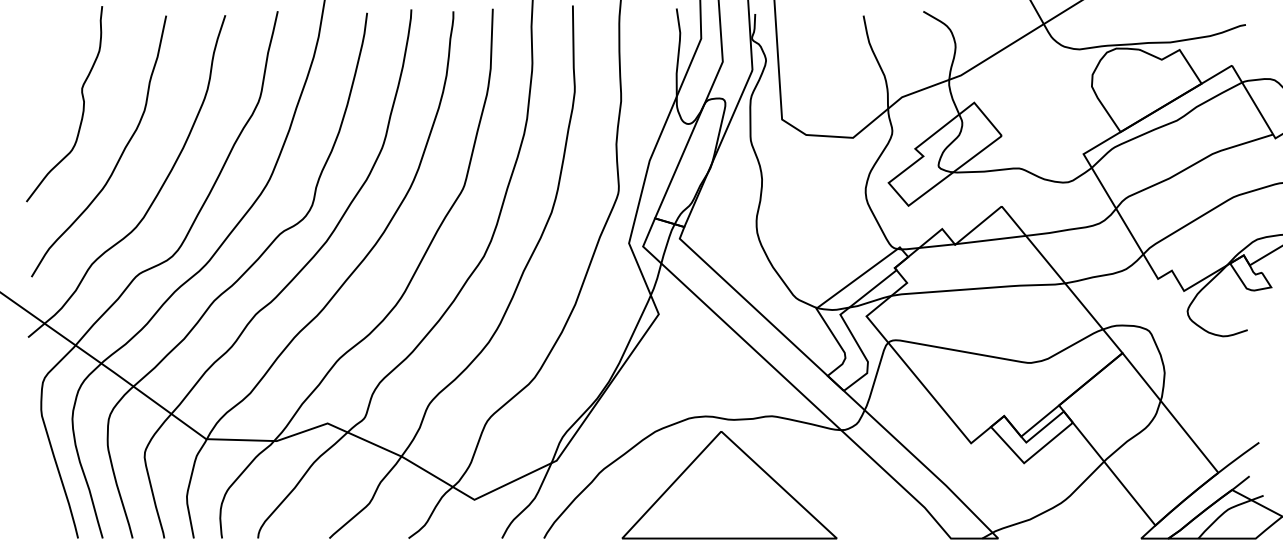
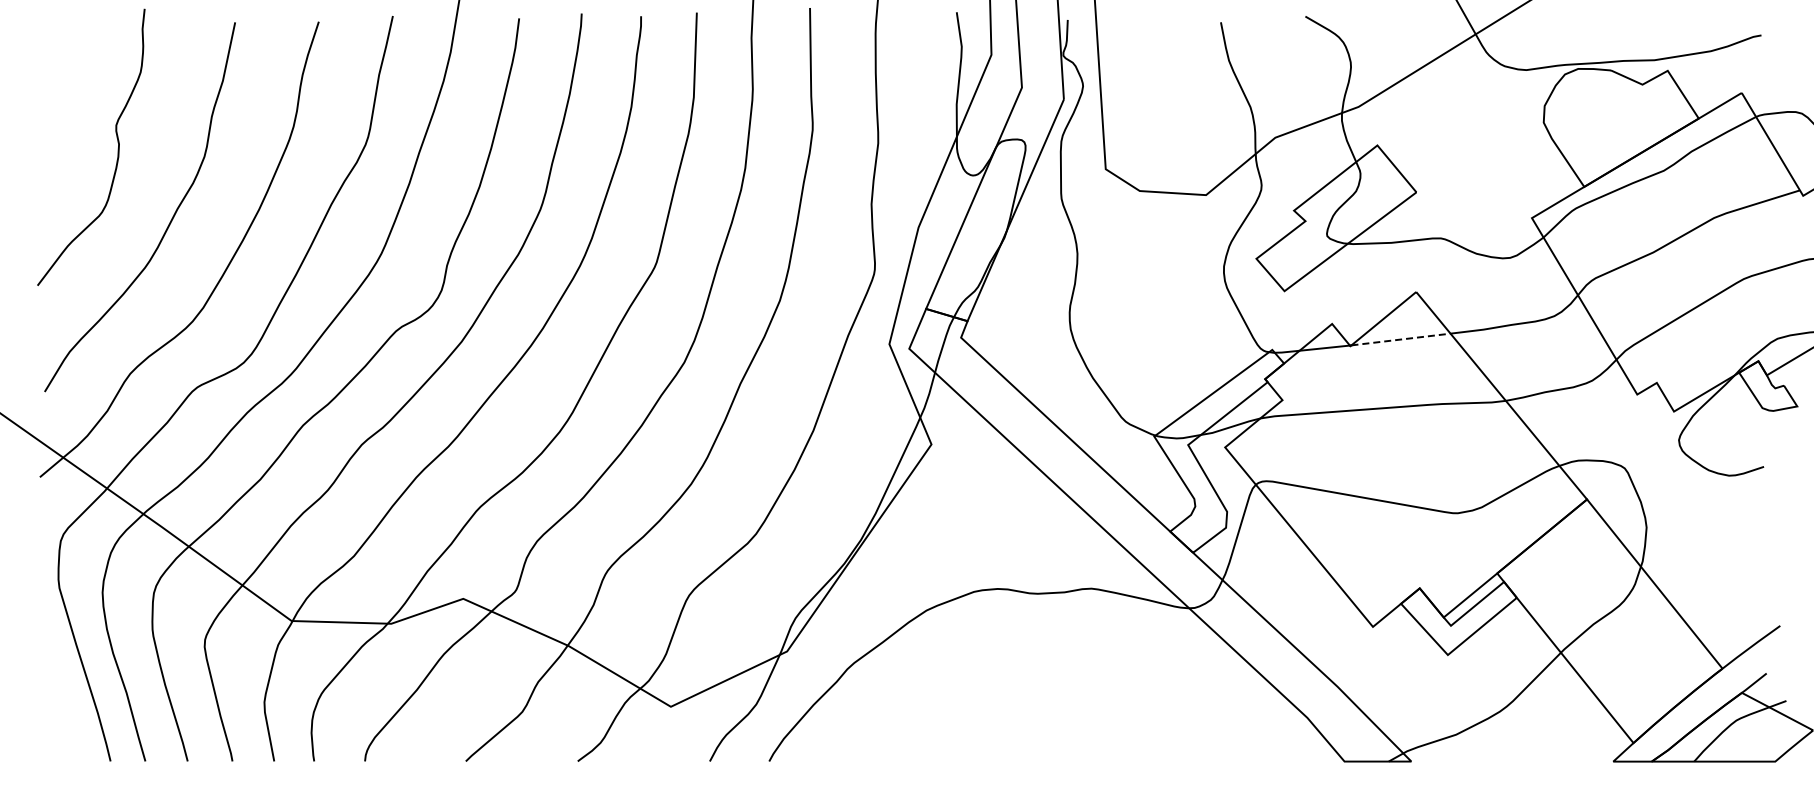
line: (990, 240) -> (1400, 339), solid -> dashed
part: (729, 484) -> (1031, 685), removed

